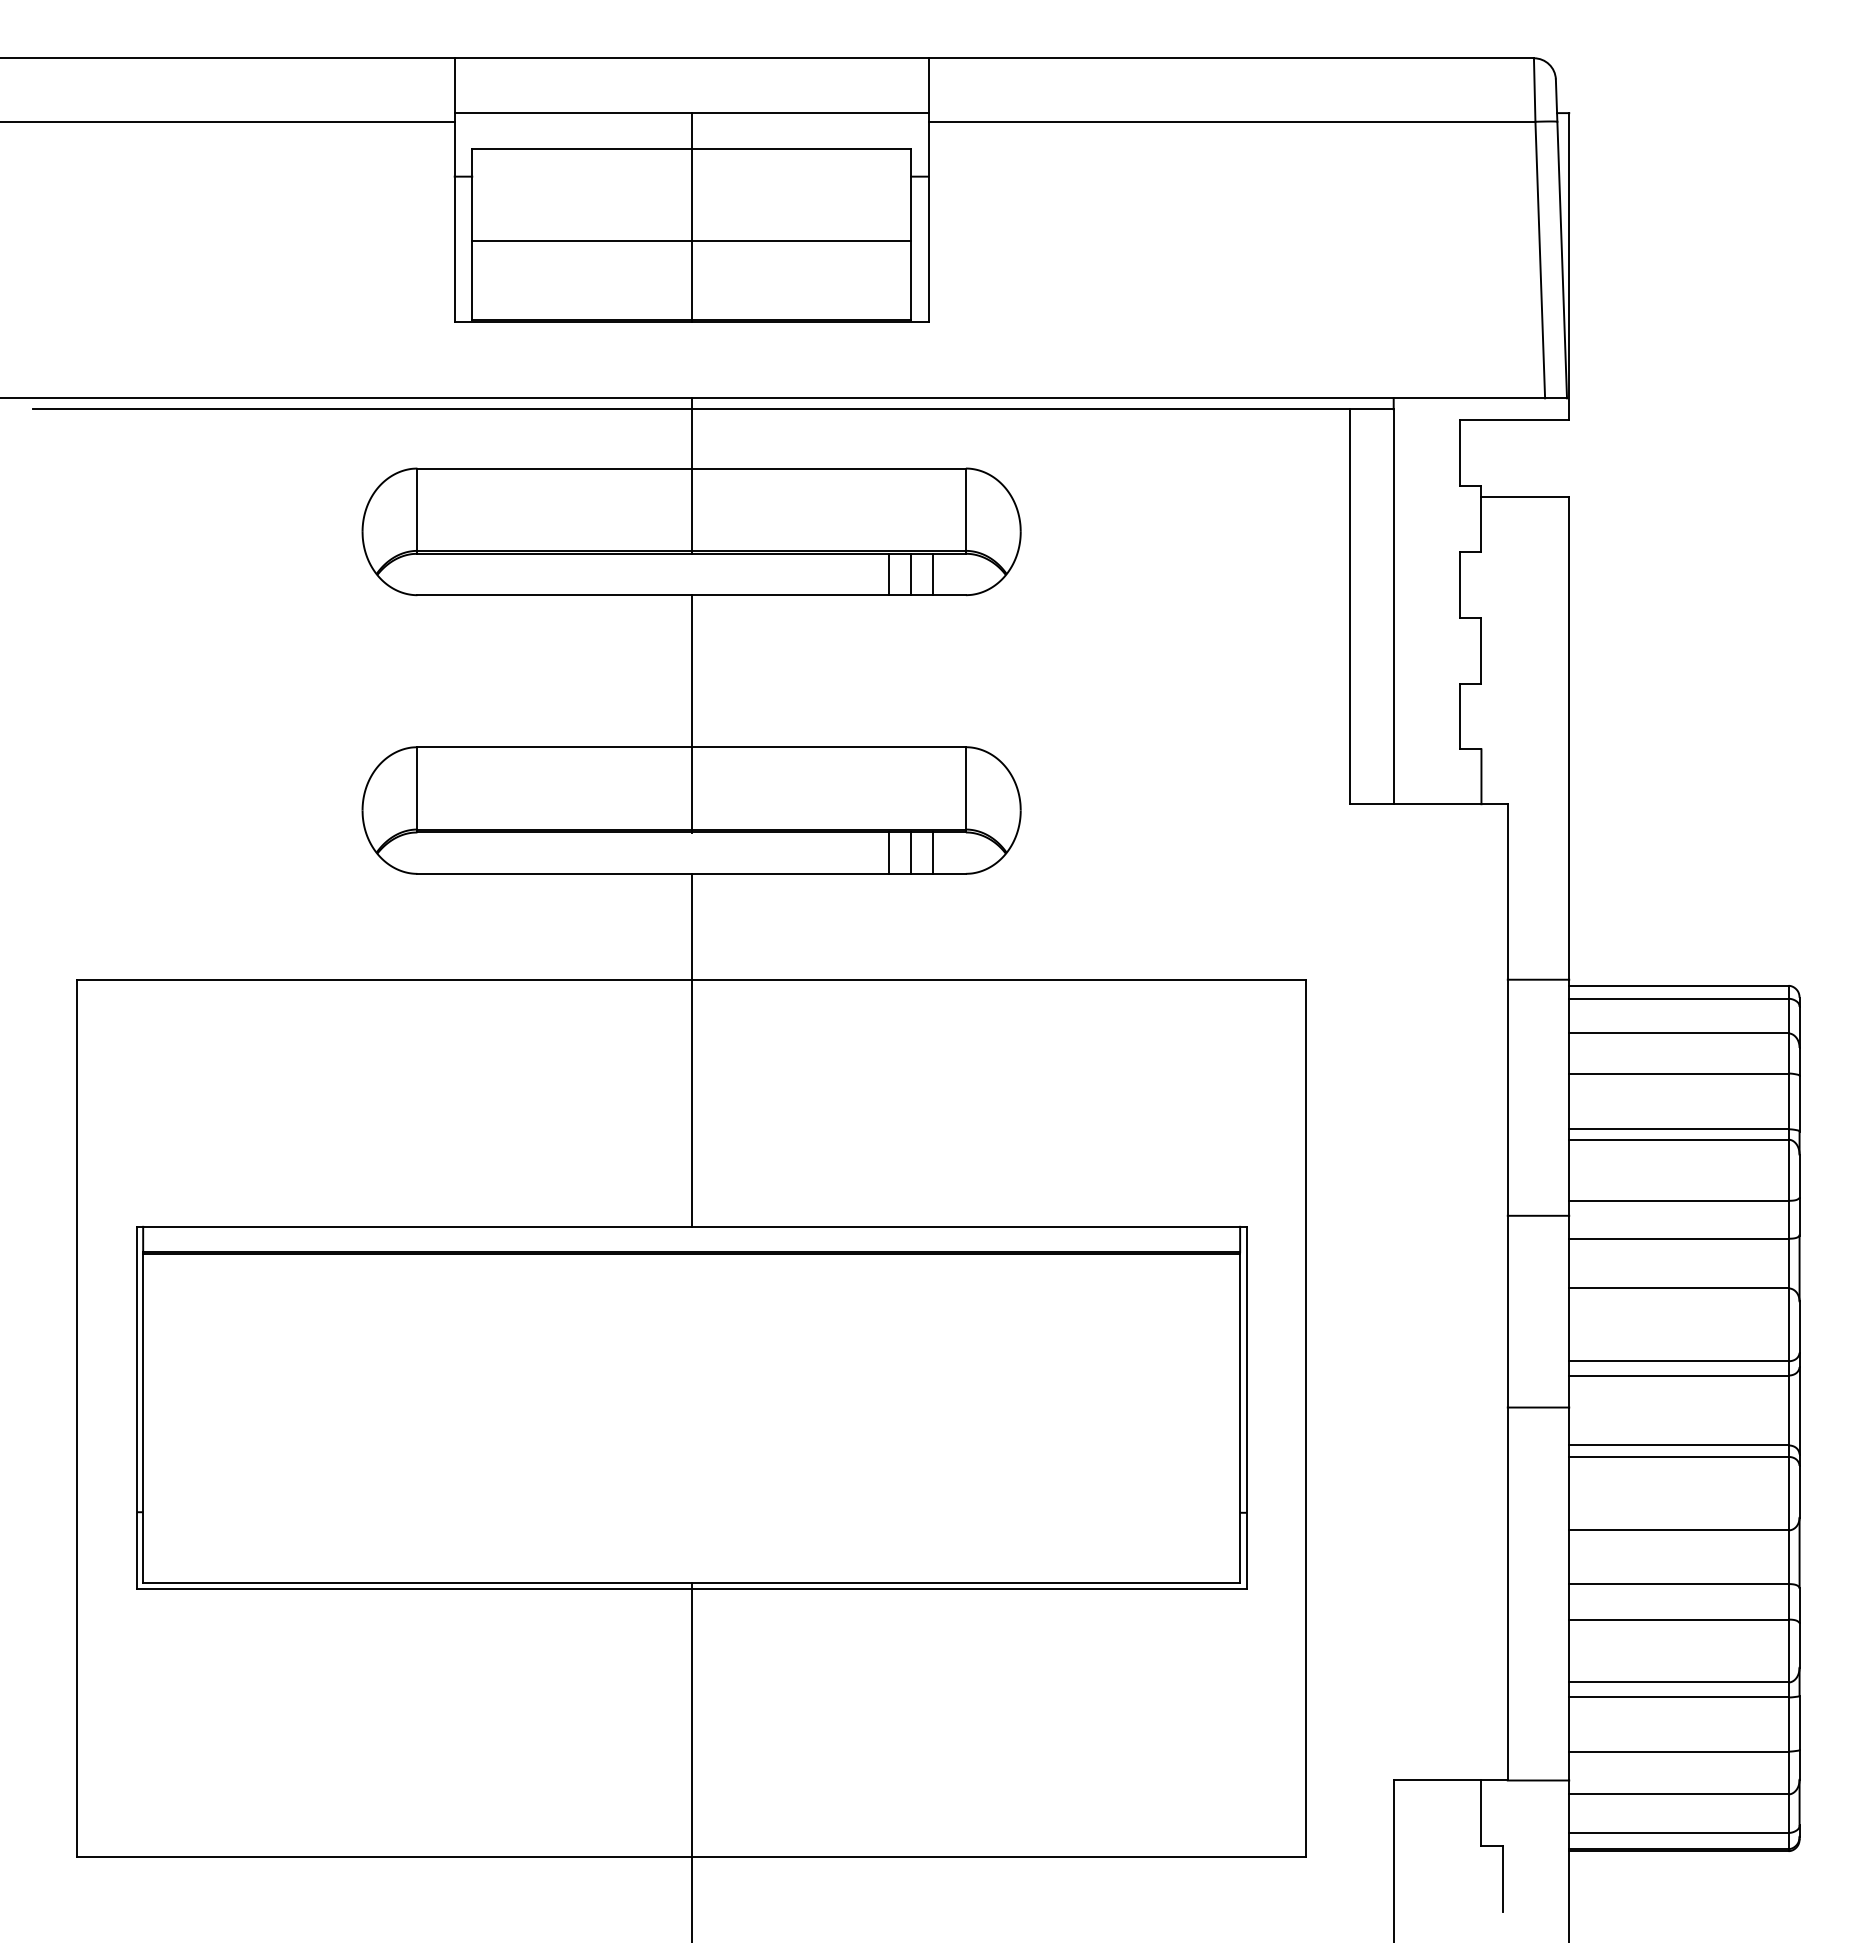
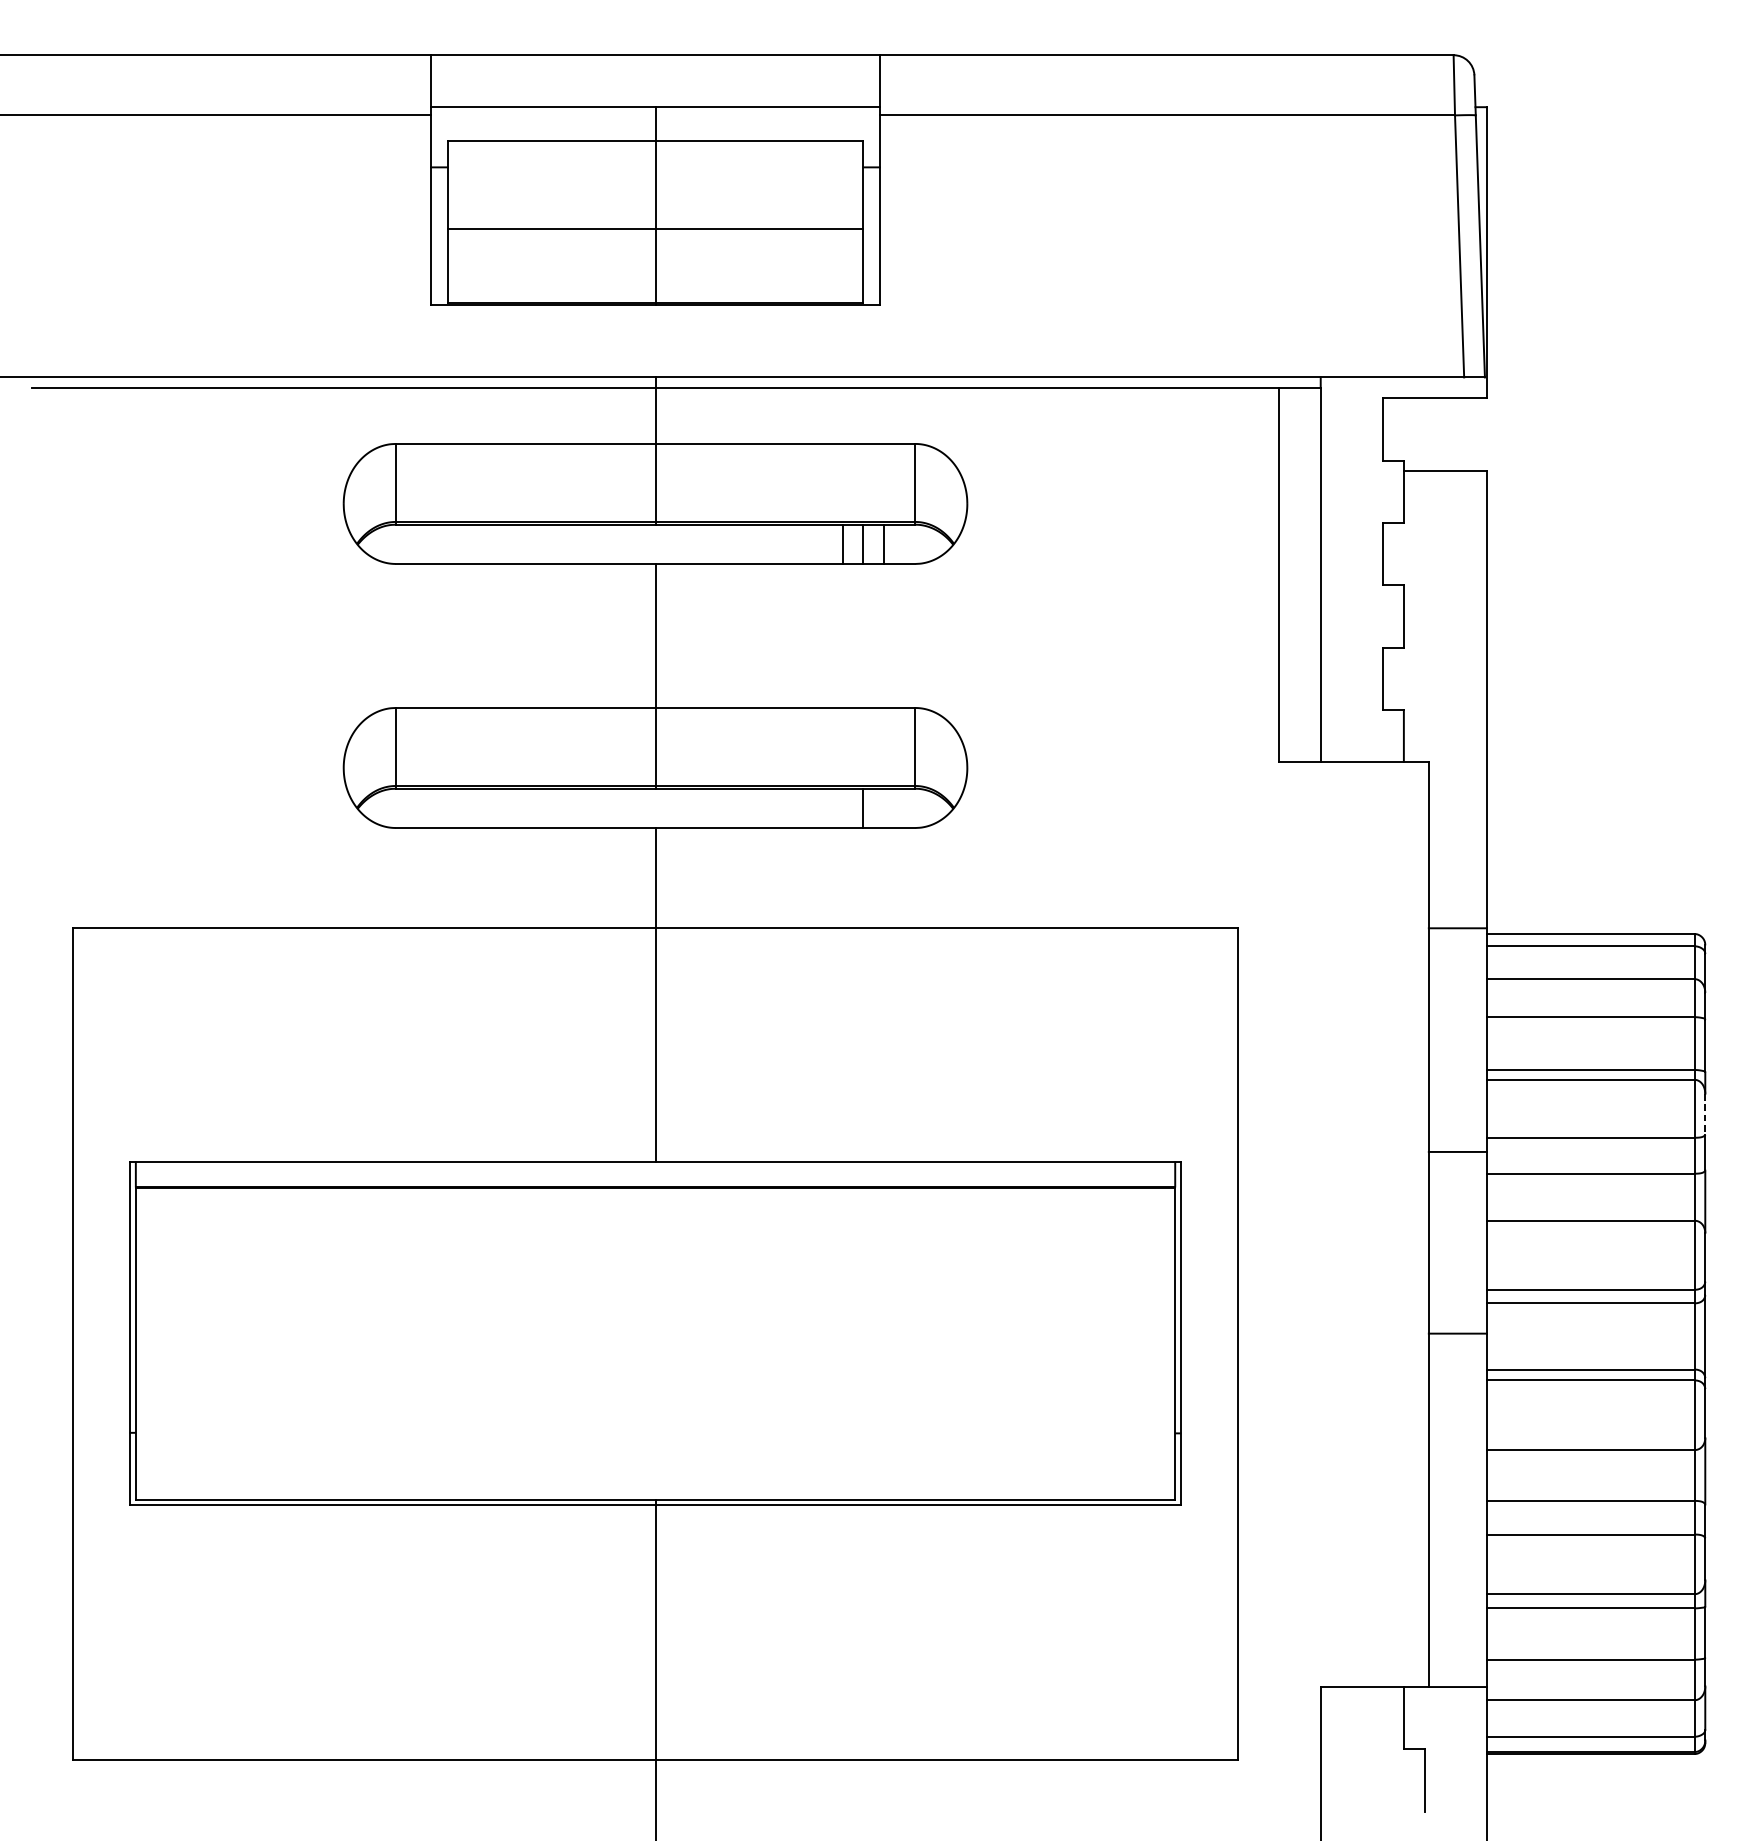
line: (889, 852) -> (842, 807), removed
line: (932, 852) -> (883, 807), removed
line: (1799, 1176) -> (1705, 1114), solid -> dashed

